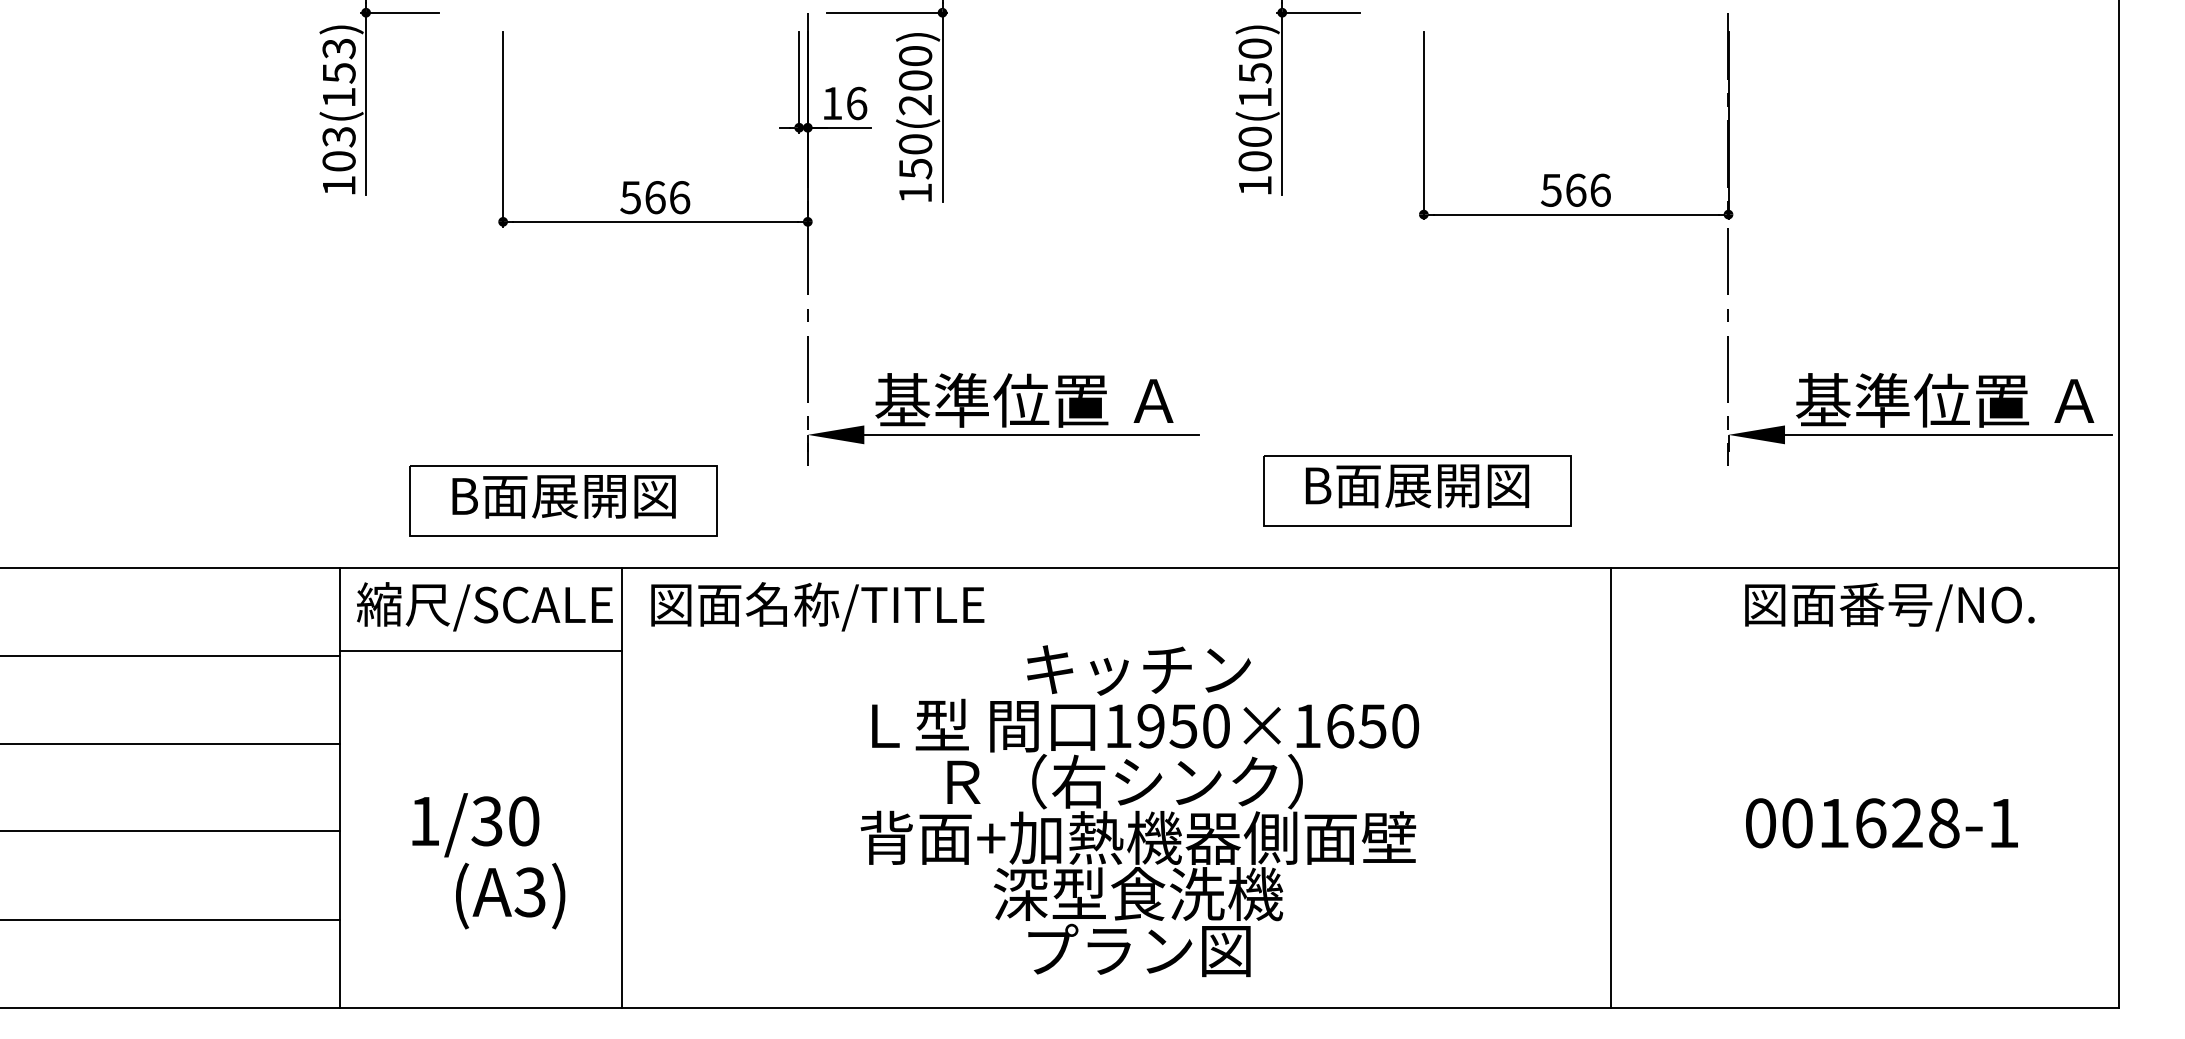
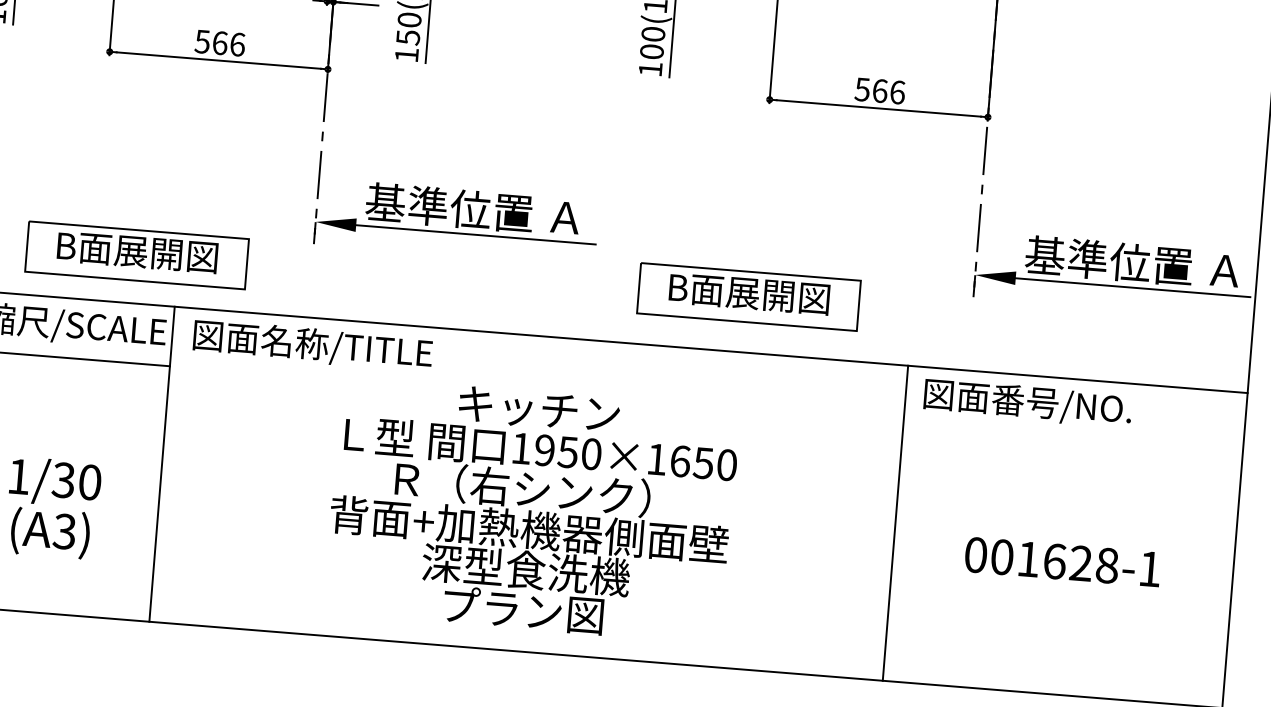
text: (1889, 606) -> (1027, 402), moved
line: (1610, 787) -> (895, 522), moved
text: (510, 895) -> (50, 532), moved

